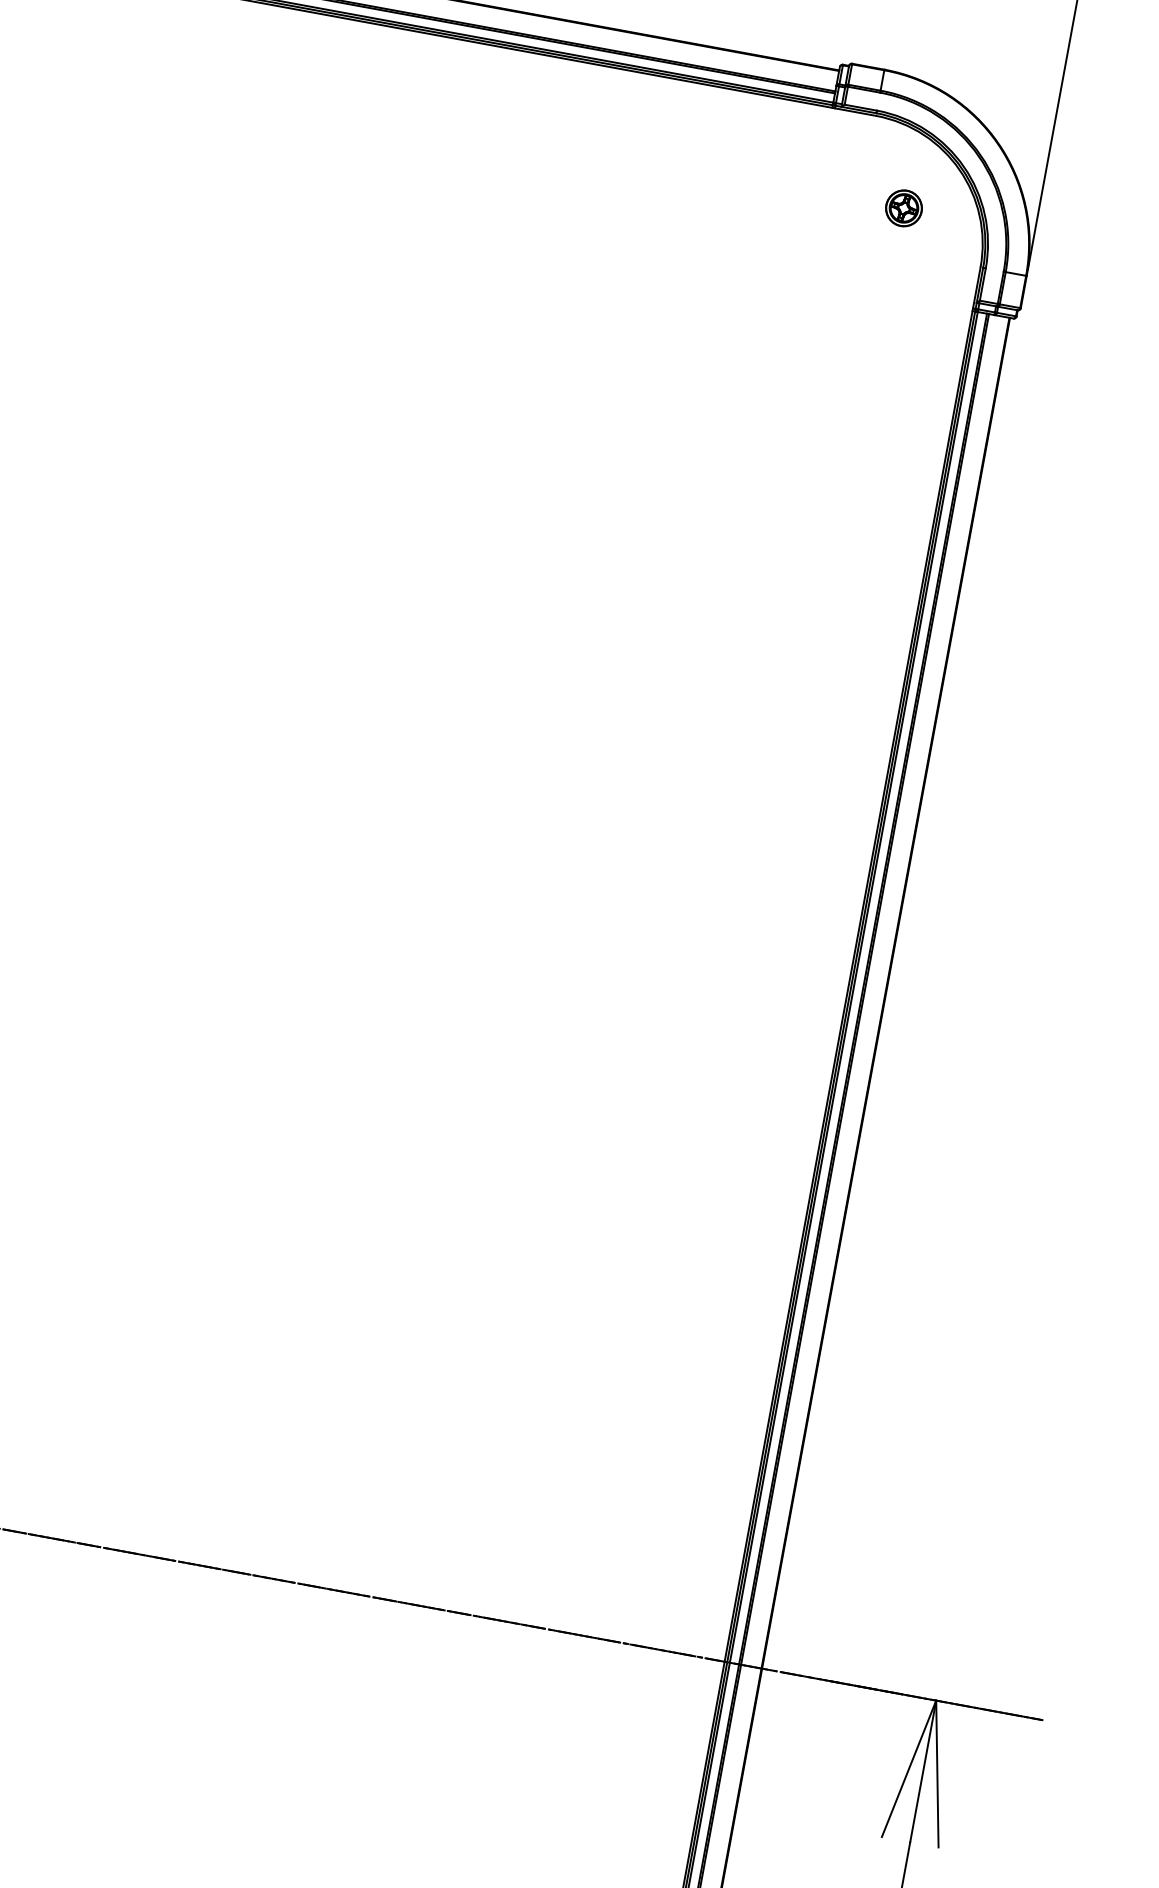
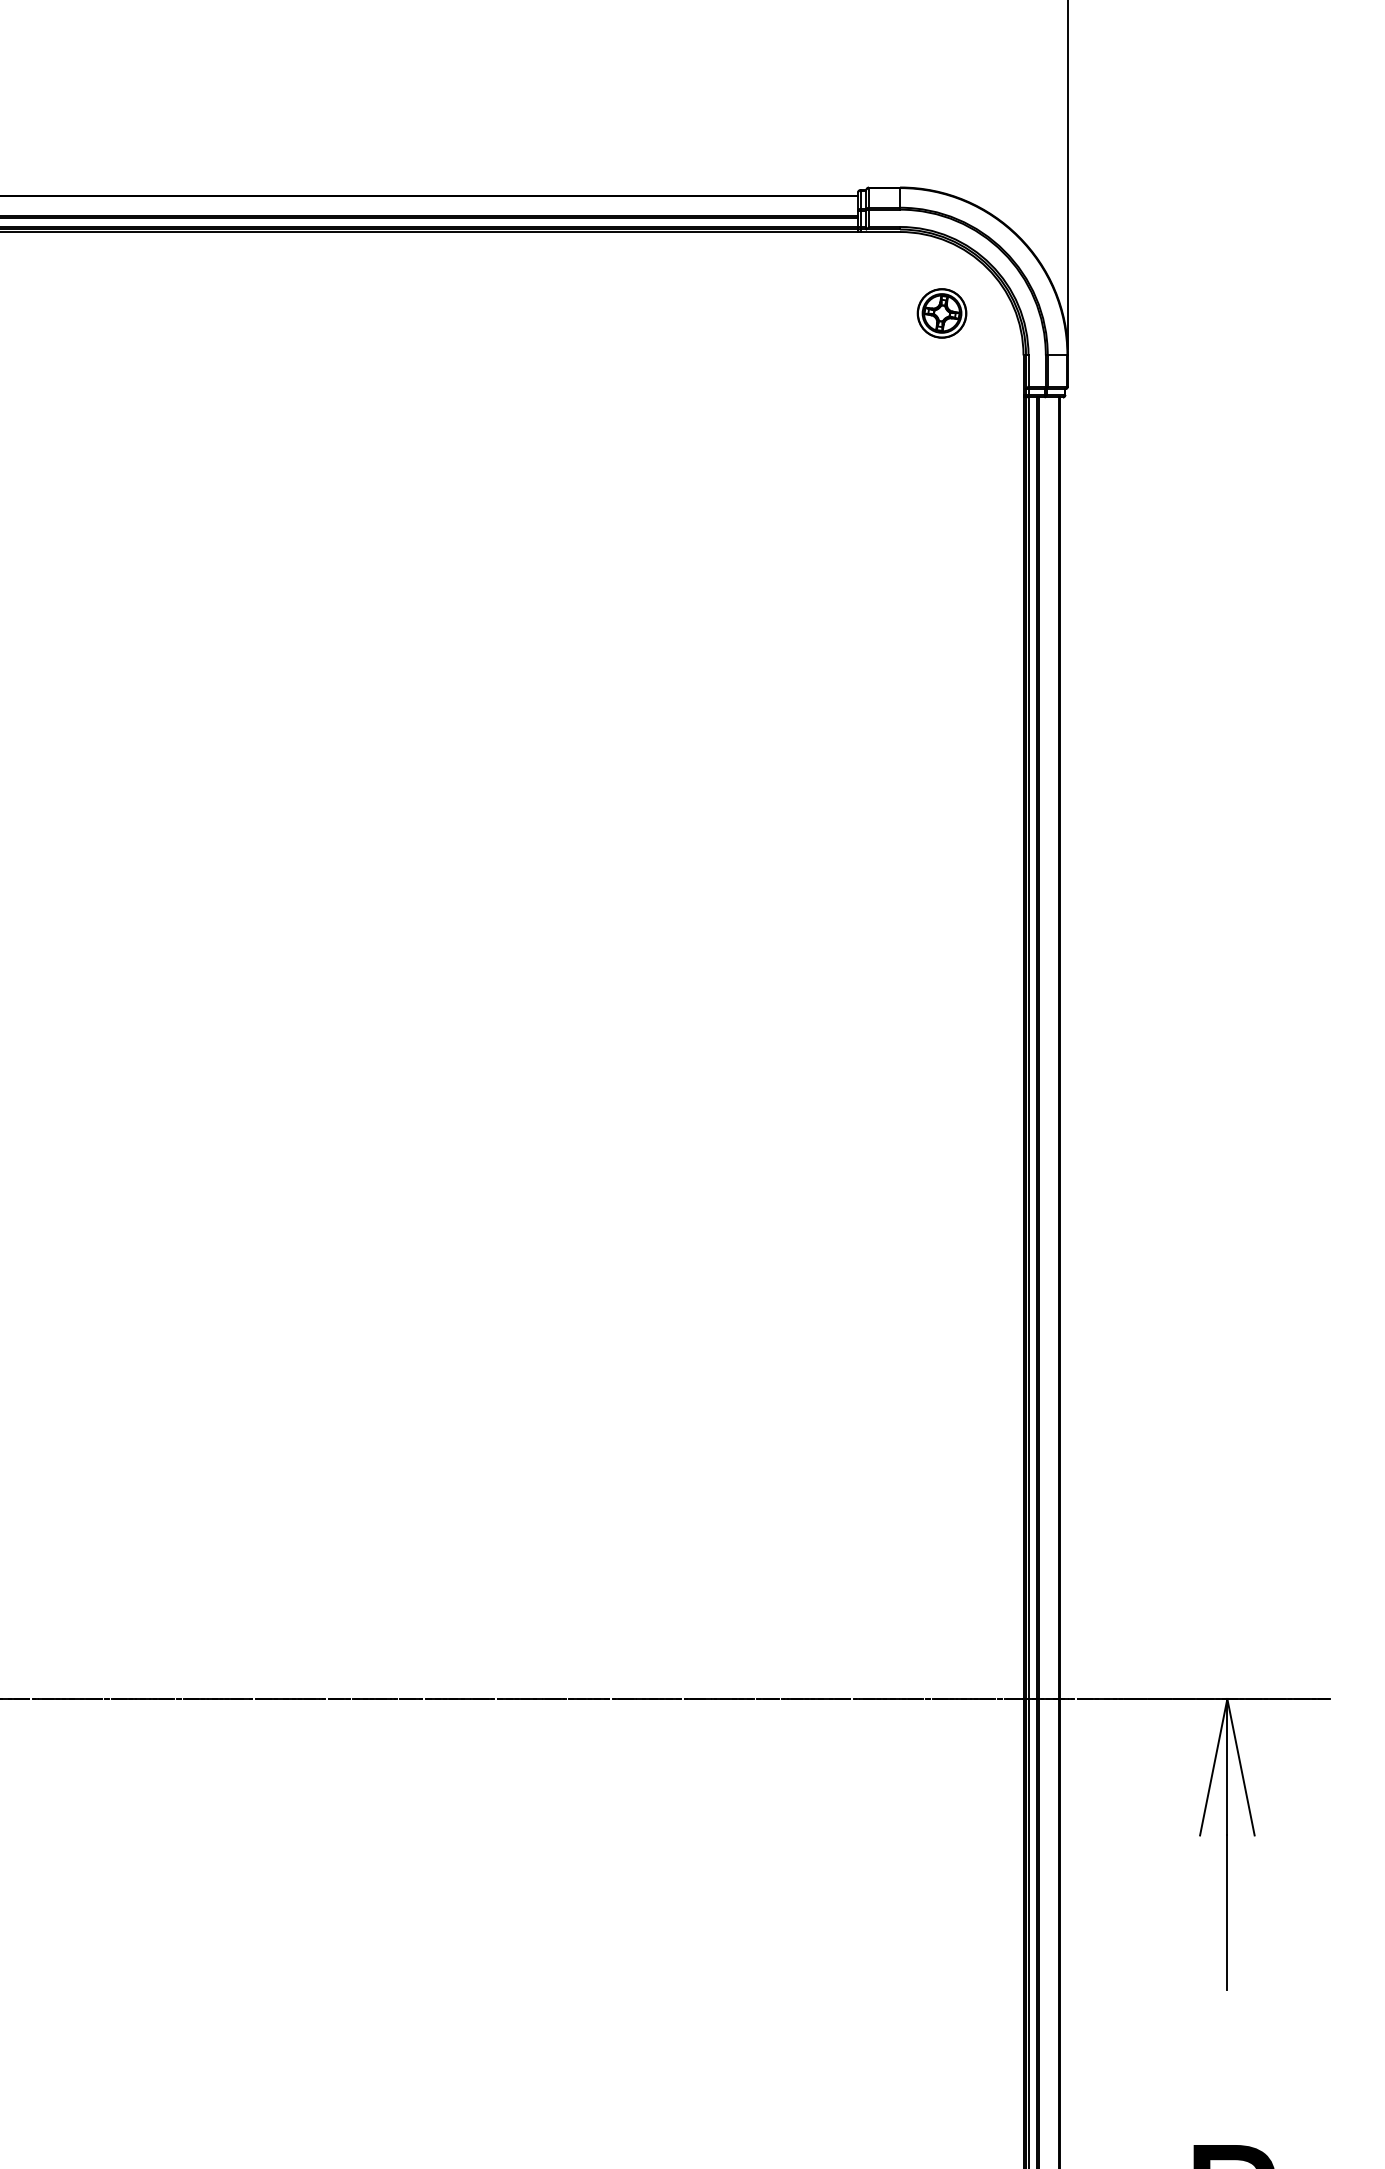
part: (903, 208) -> (941, 313), size x1.43

